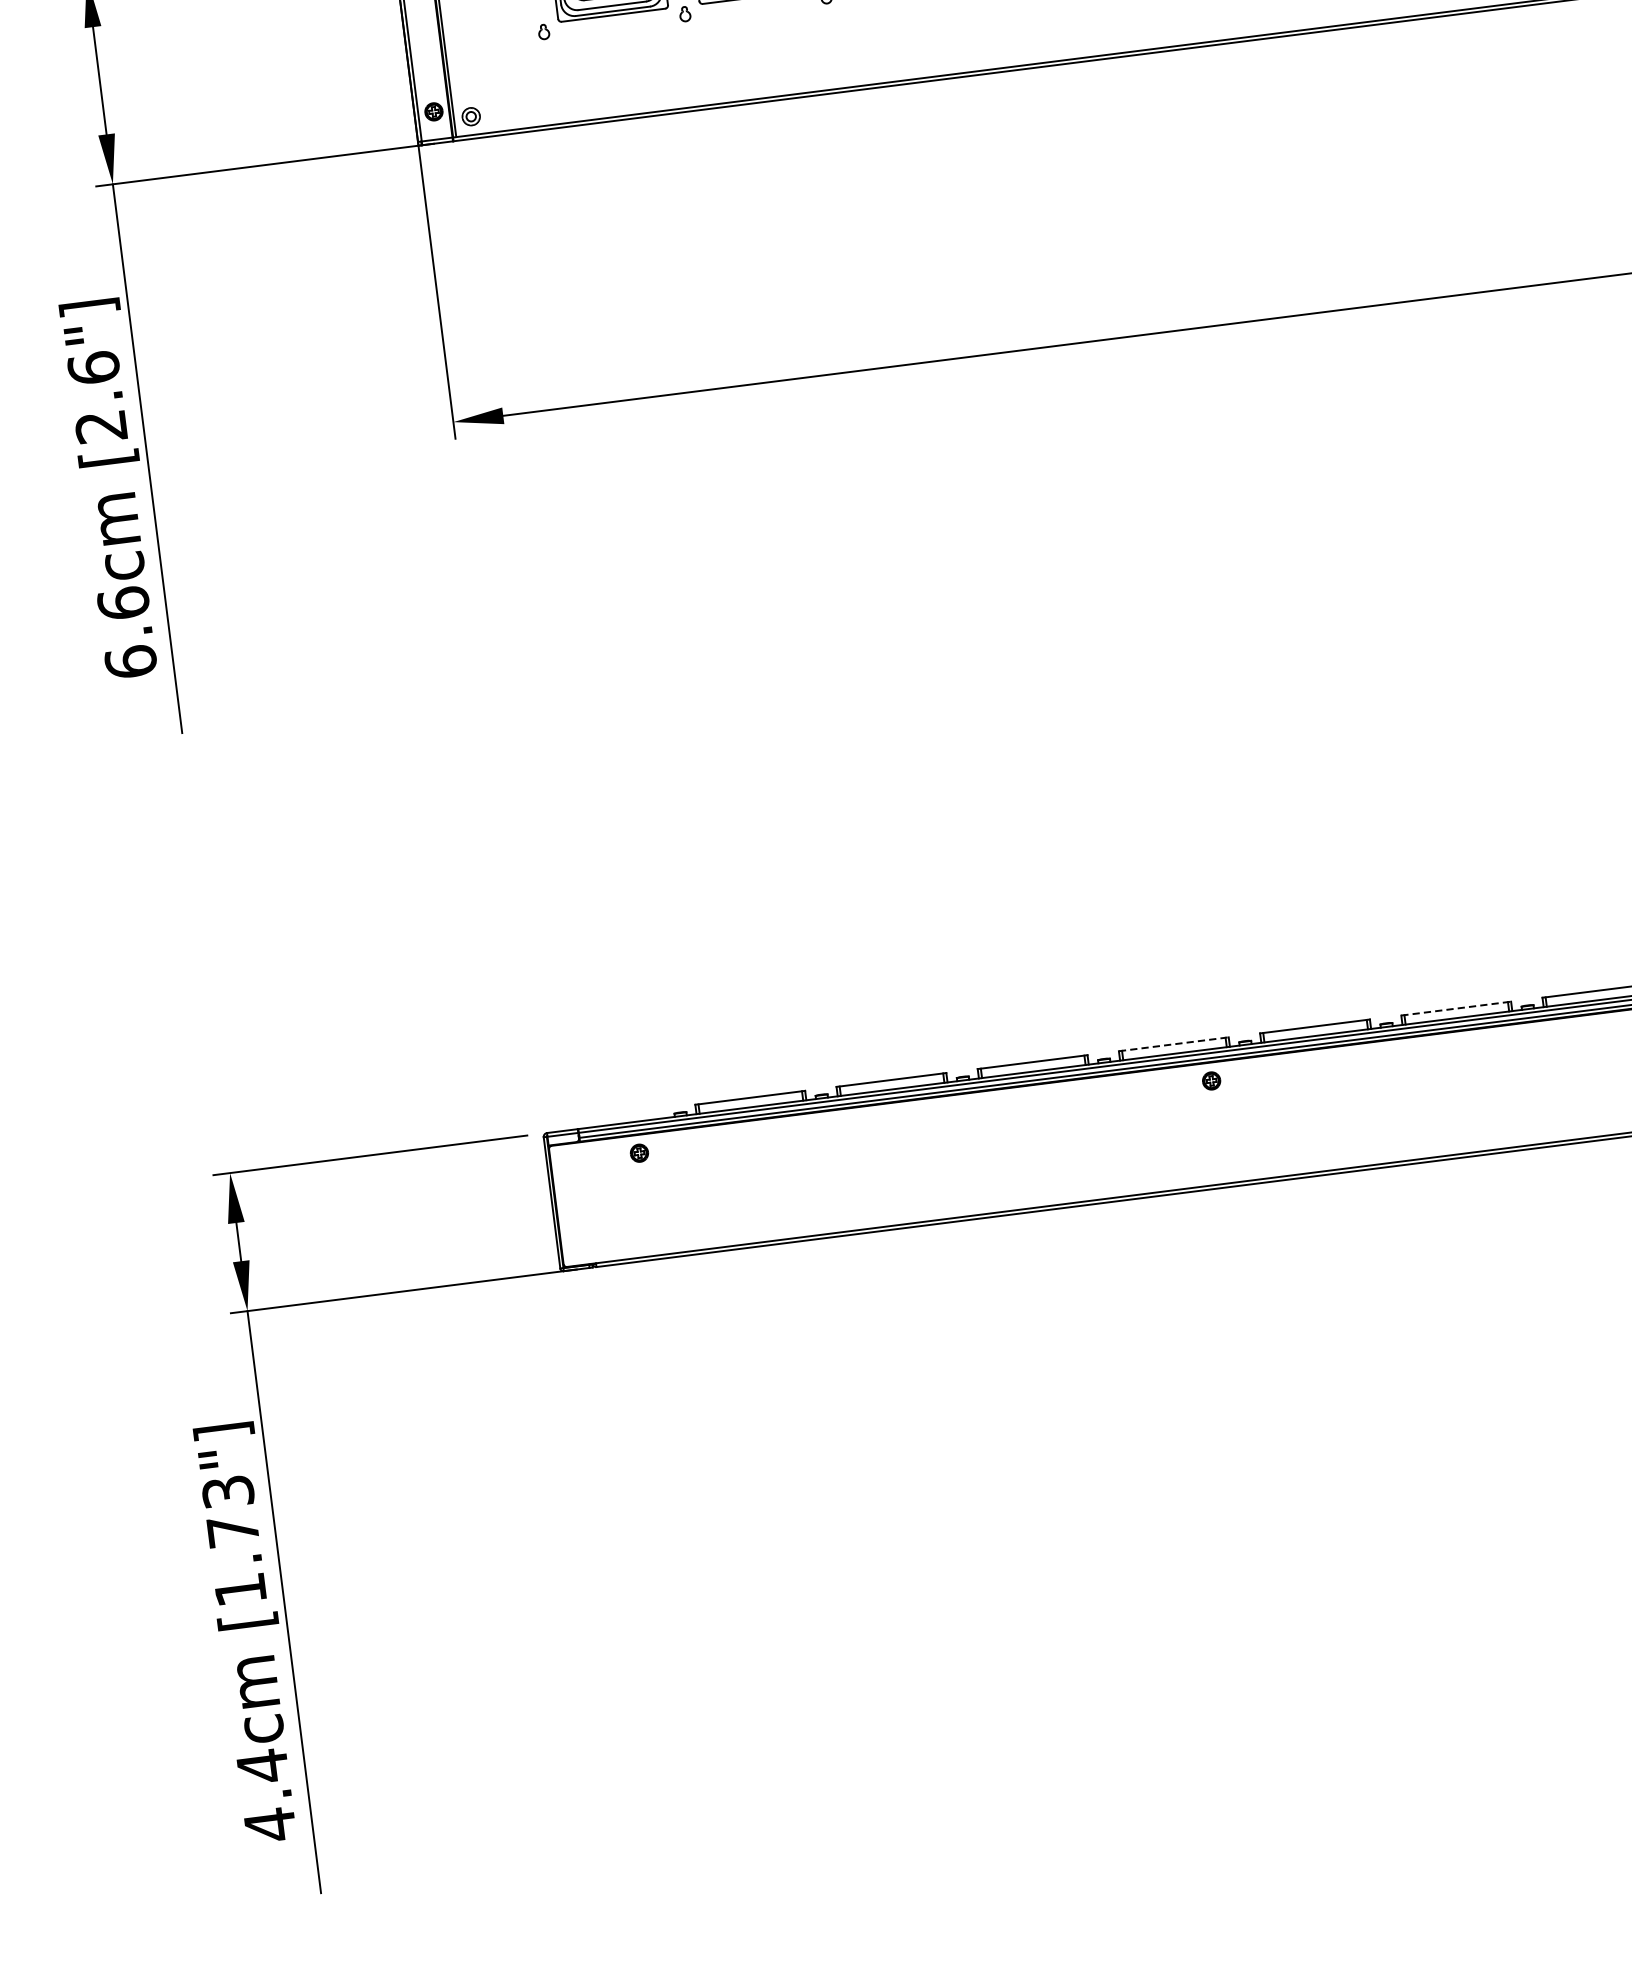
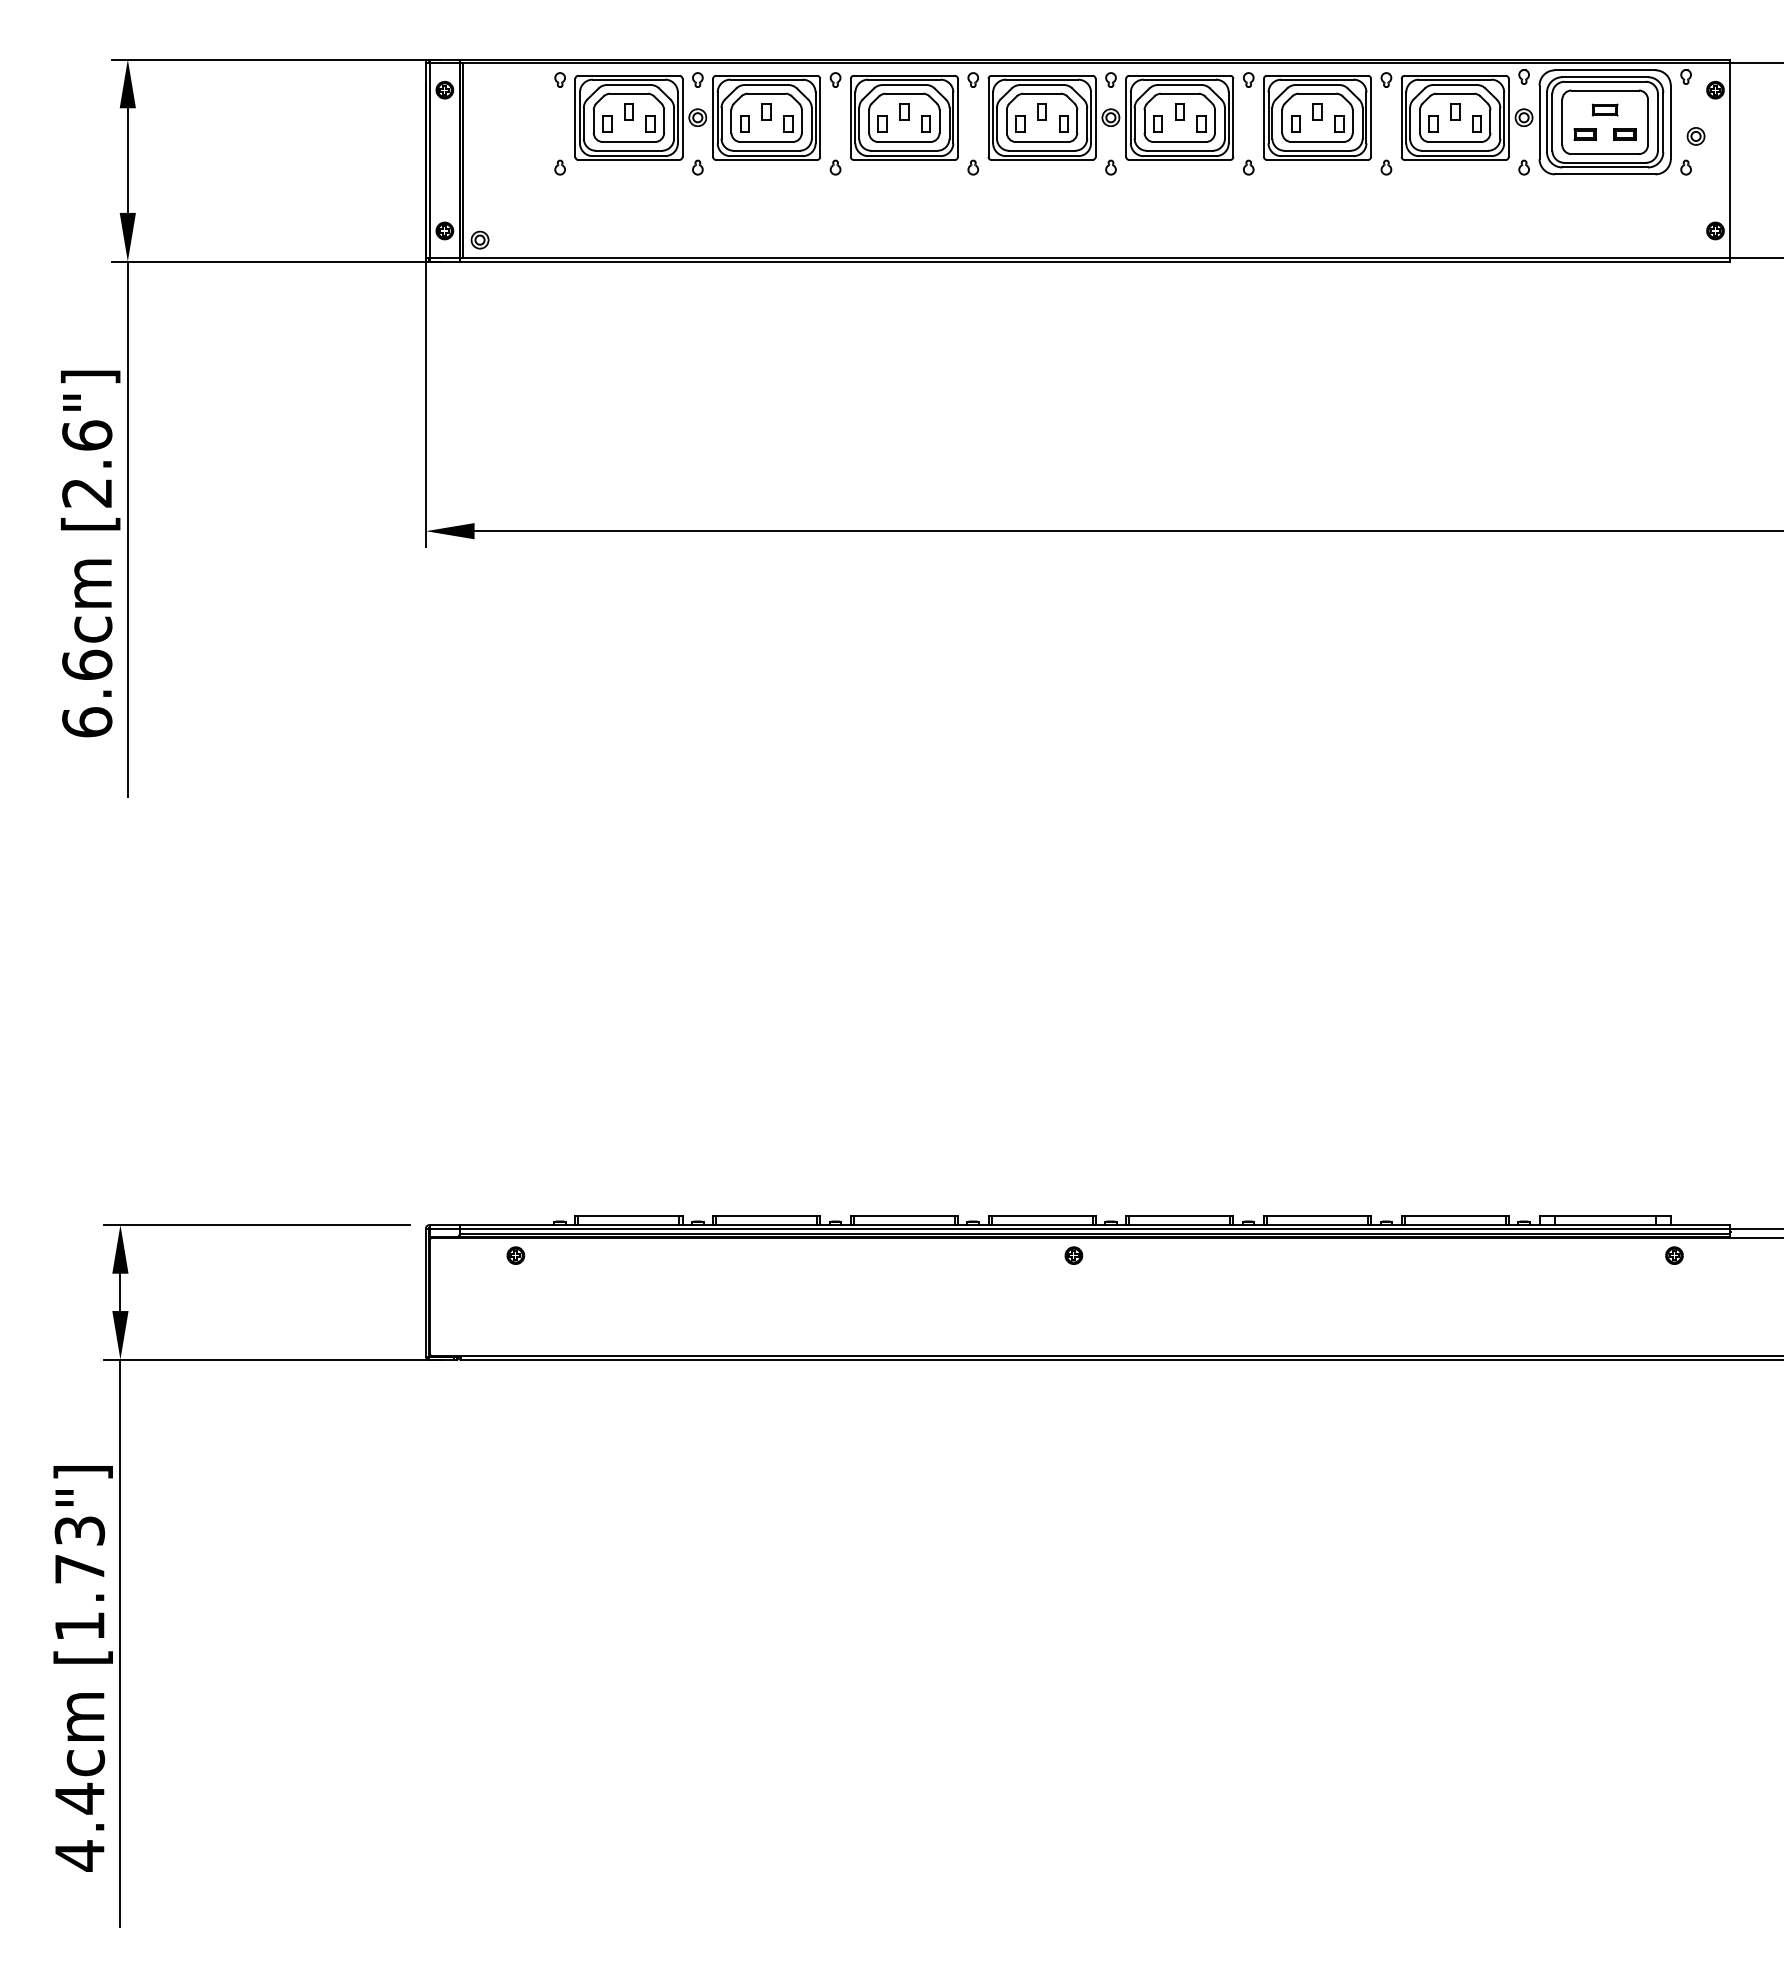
line: (1456, 1008) -> (1317, 1215), dashed -> solid
line: (1174, 1043) -> (1042, 1215), dashed -> solid

